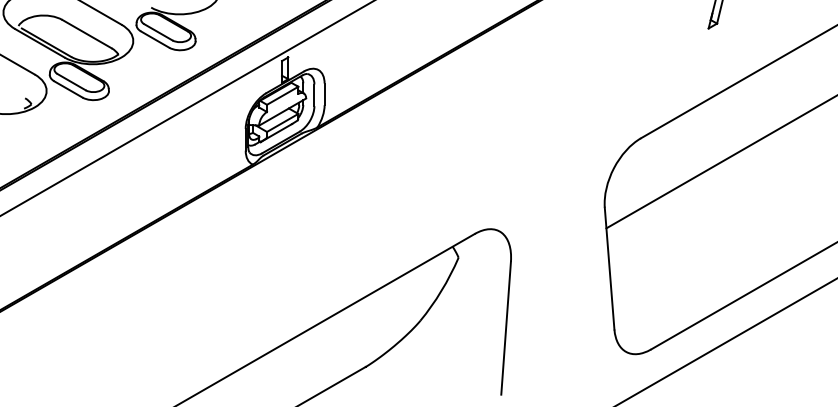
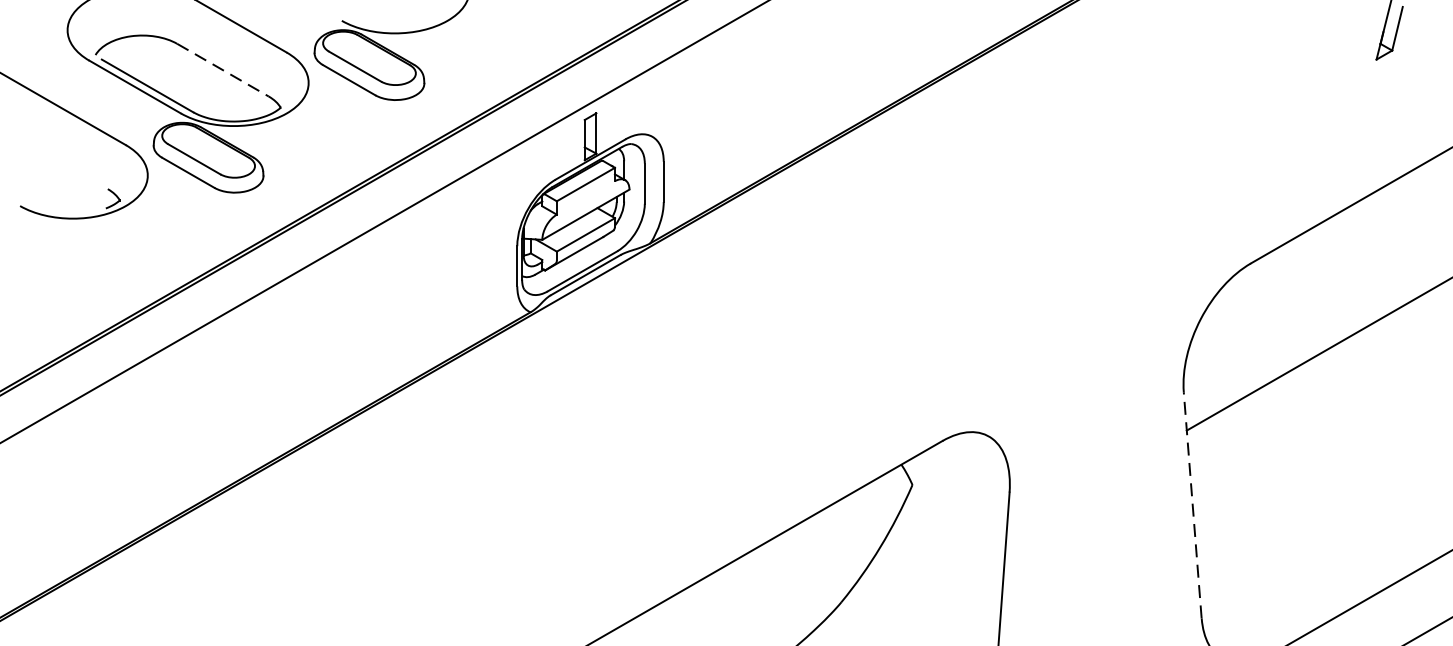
line: (87, 34) -> (223, 70), solid -> dashed
line: (609, 268) -> (1192, 505), solid -> dashed

